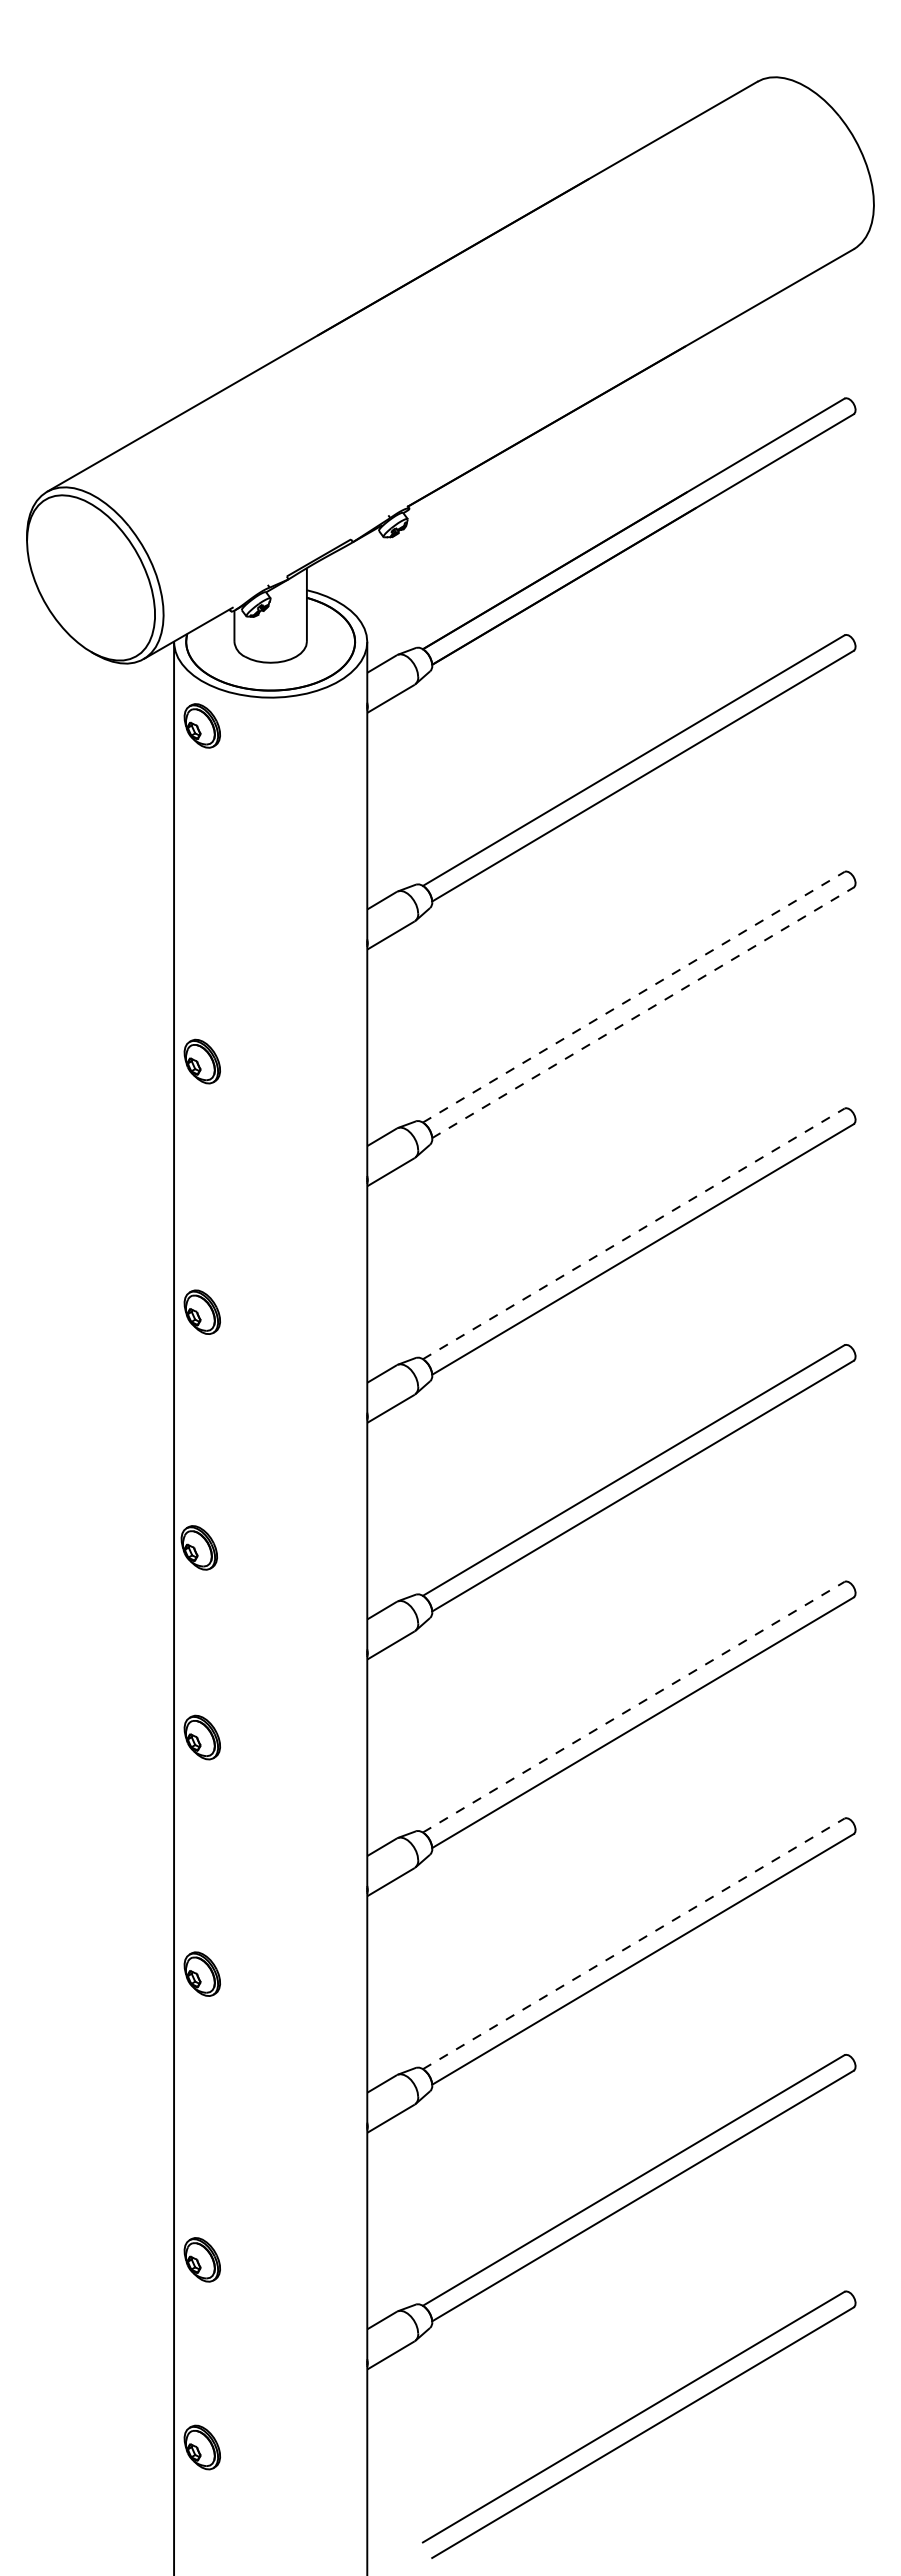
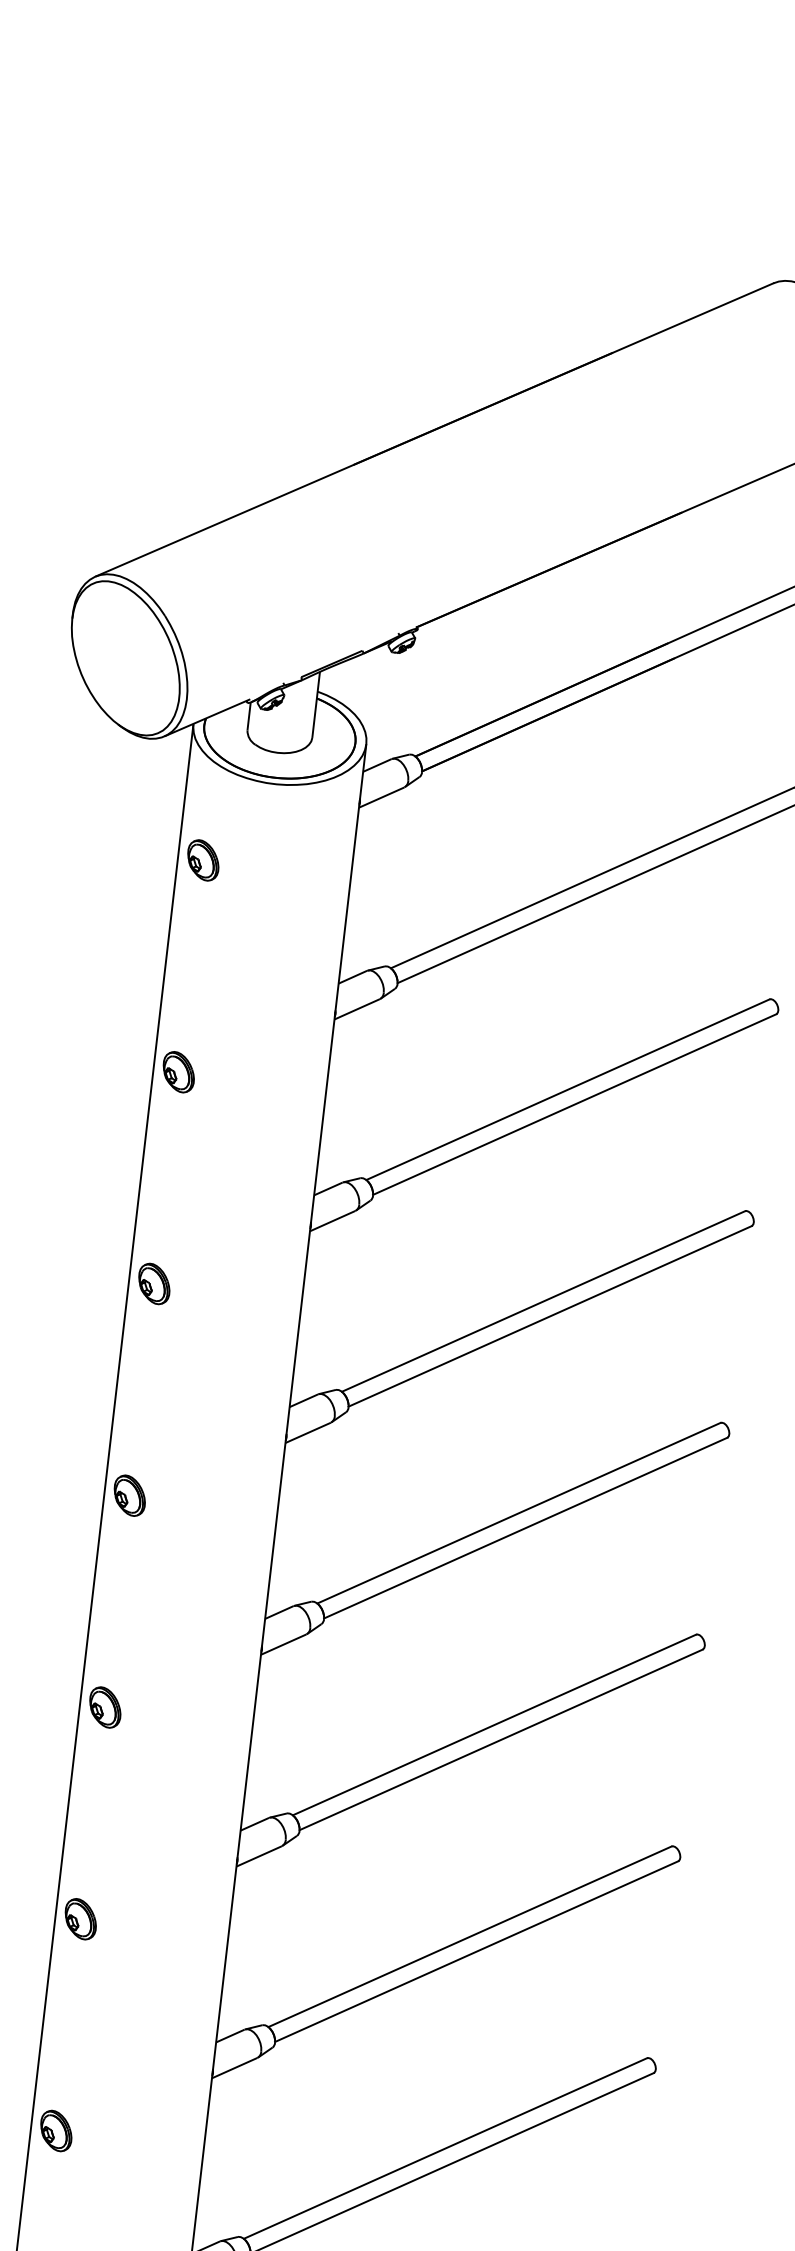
part: (201, 725) -> (202, 859), moved
line: (634, 996) -> (568, 1089), dashed -> solid
line: (643, 1012) -> (575, 1104), dashed -> solid
part: (201, 1061) -> (178, 1072), moved
line: (634, 1233) -> (544, 1301), dashed -> solid
part: (201, 1311) -> (153, 1283), moved
part: (198, 1547) -> (129, 1495), moved
line: (634, 1706) -> (495, 1724), dashed -> solid
line: (634, 1943) -> (470, 1936), dashed -> solid
part: (201, 2259) -> (55, 2130), moved

